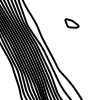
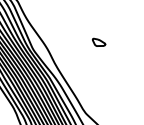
part: (71, 22) -> (98, 41), size x0.62

